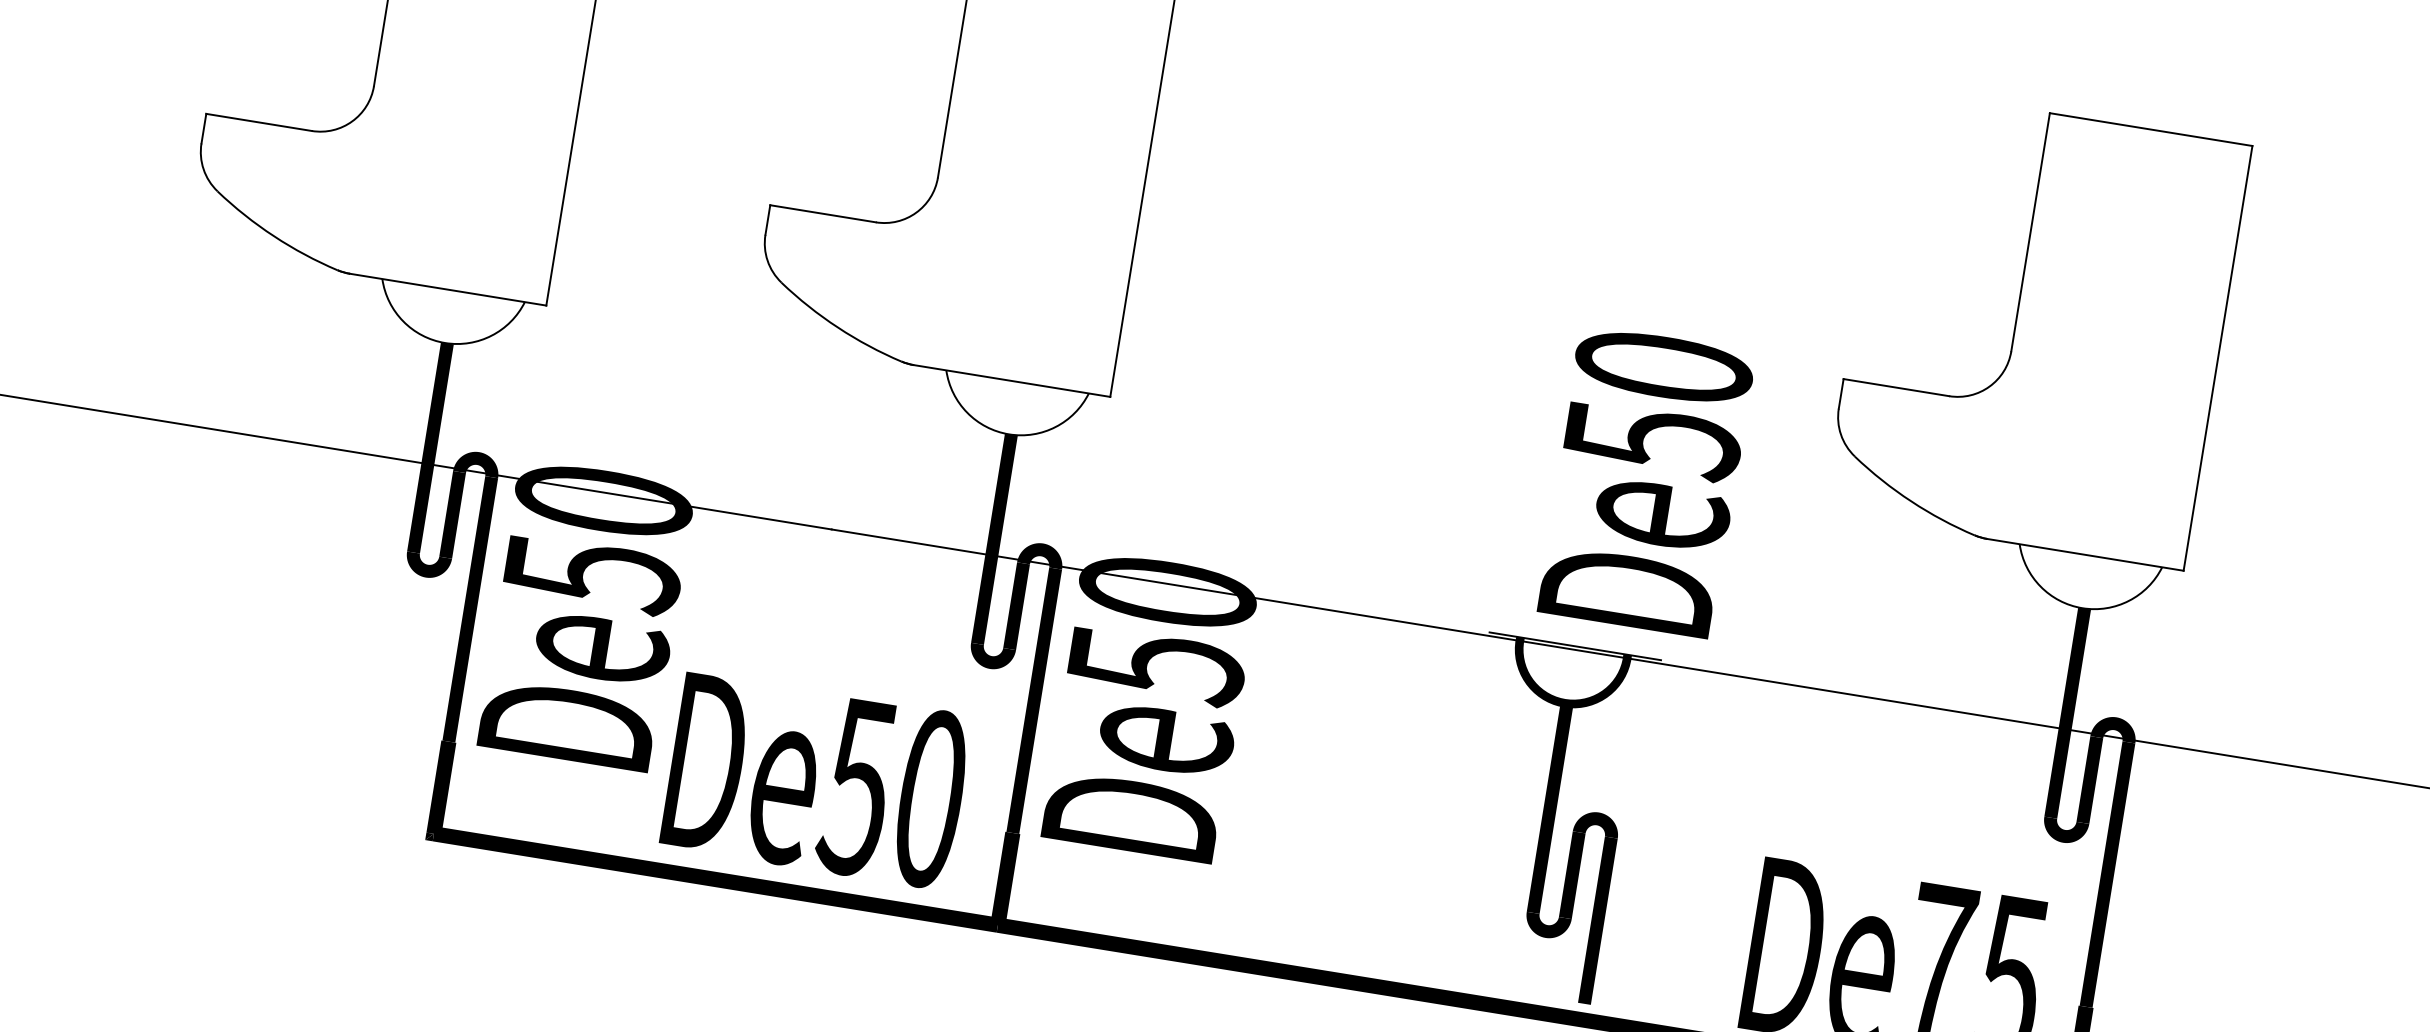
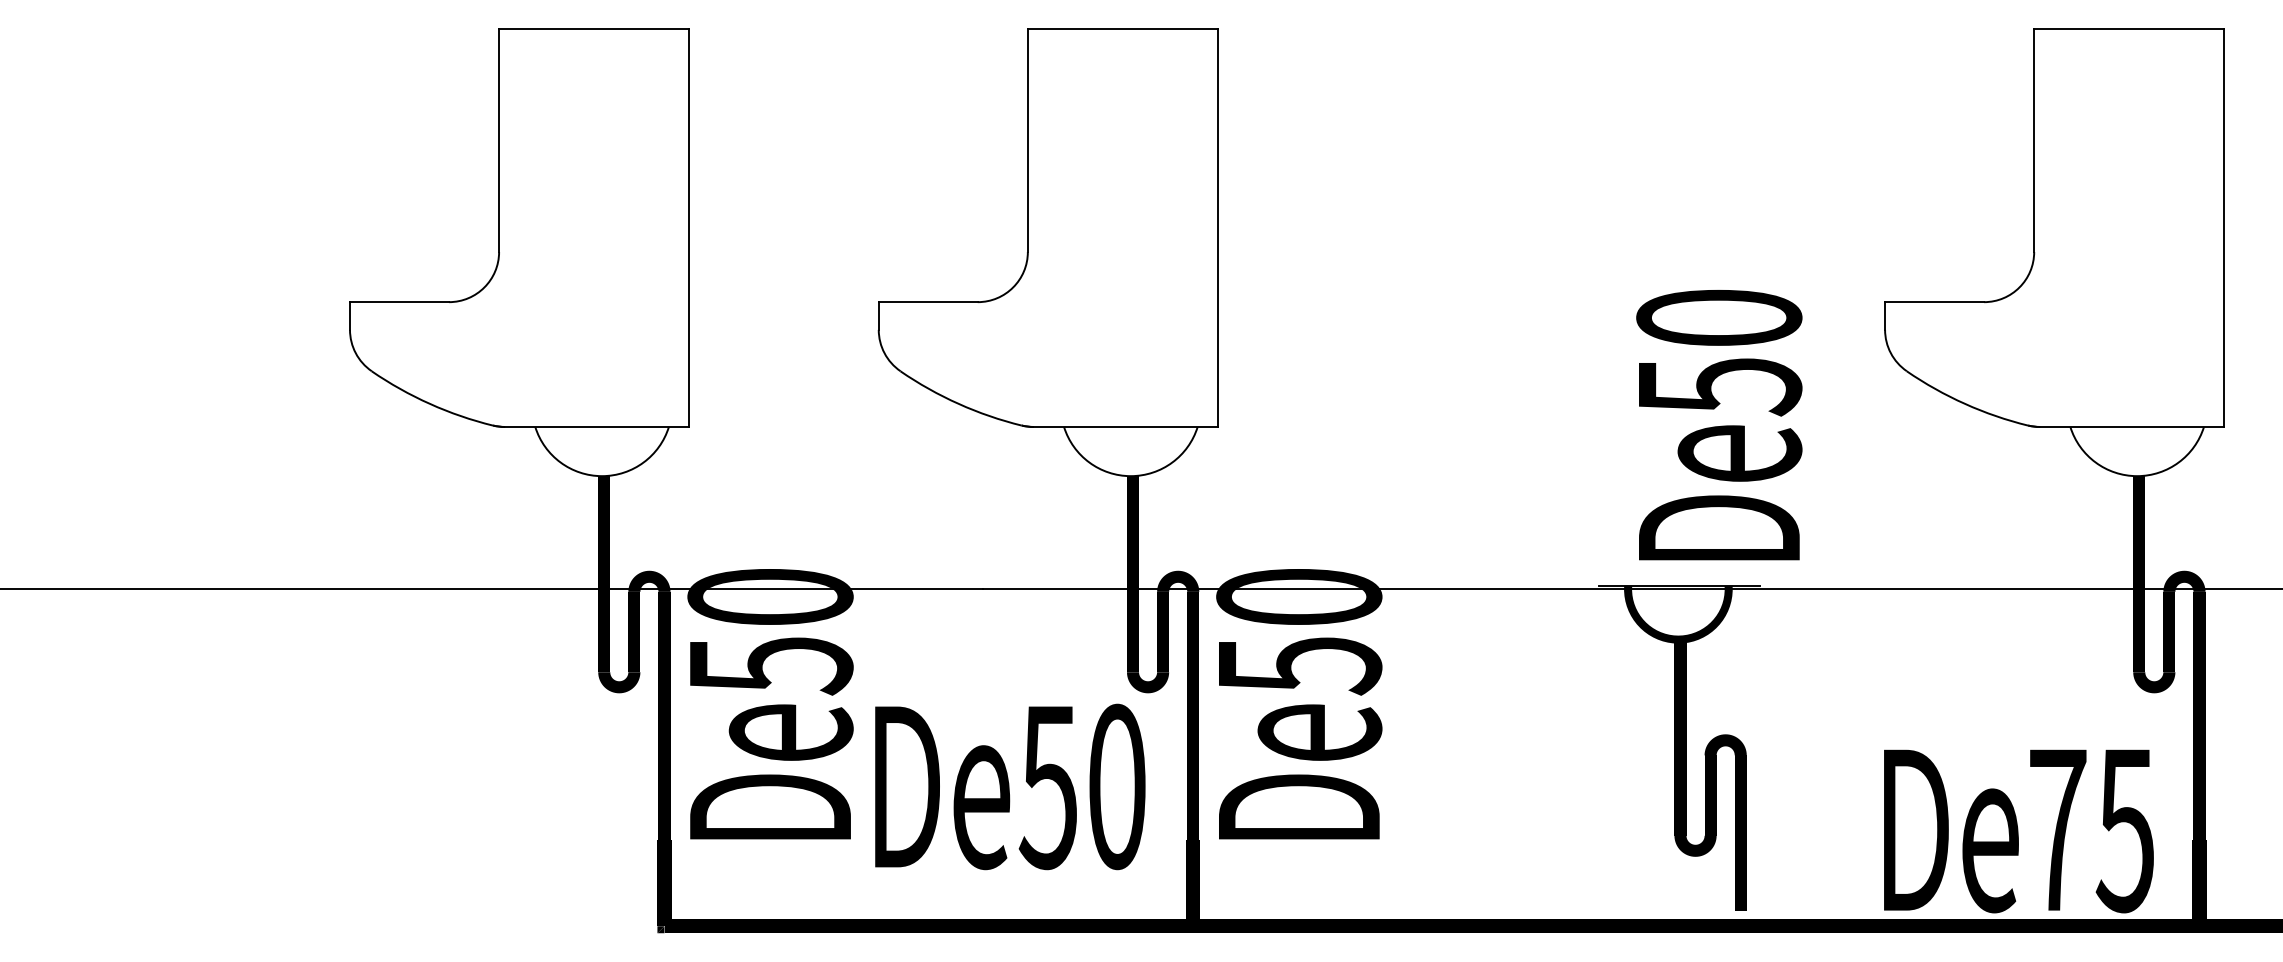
text: (816, 780) -> (1010, 786), moved

